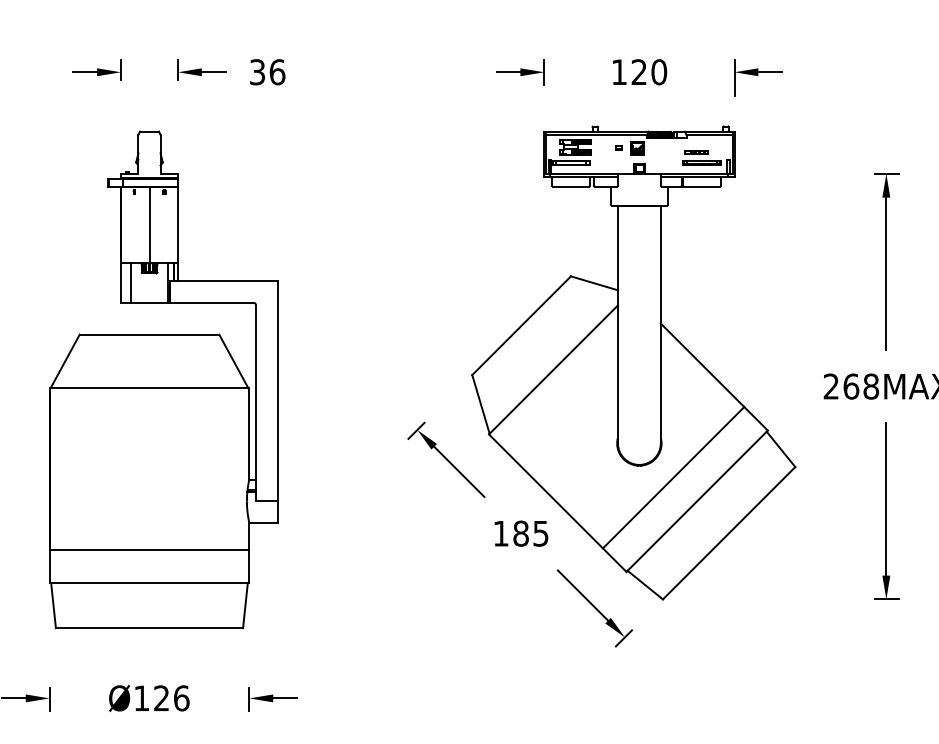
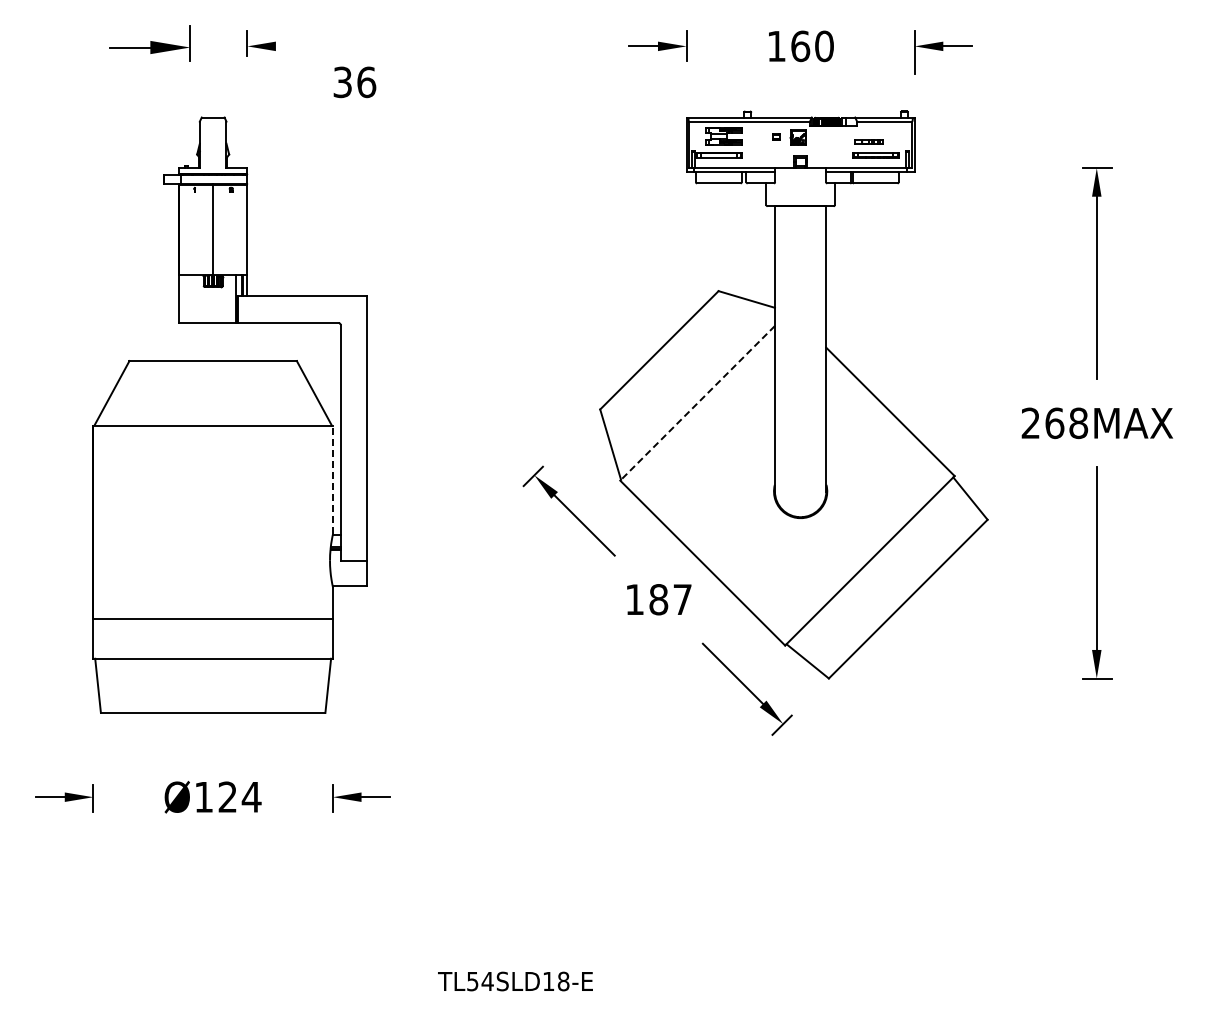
part: (97, 69) -> (150, 43), size x1.4
line: (213, 72) -> (289, 46), removed
text: (267, 72) -> (354, 82), moved
text: (639, 72) -> (800, 46), 120 -> 160
line: (130, 283) -> (190, 299), removed
line: (554, 369) -> (698, 402), solid -> dashed
line: (249, 433) -> (333, 479), solid -> dashed
line: (673, 477) -> (841, 532), removed
text: (540, 533) -> (682, 599), 185 -> 187
text: (181, 697) -> (251, 796), Ø126 -> Ø124

